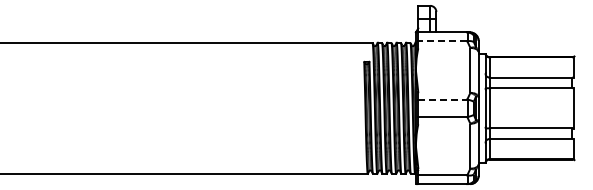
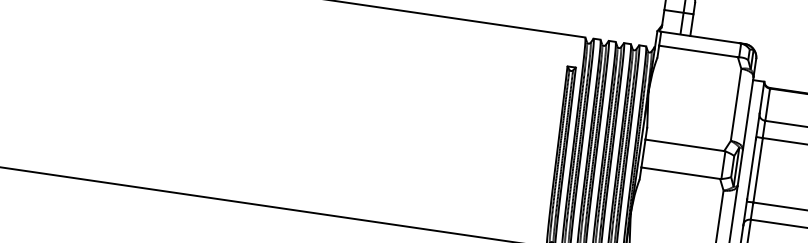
line: (442, 41) -> (698, 51), dashed -> solid
line: (443, 99) -> (686, 145), dashed -> solid

